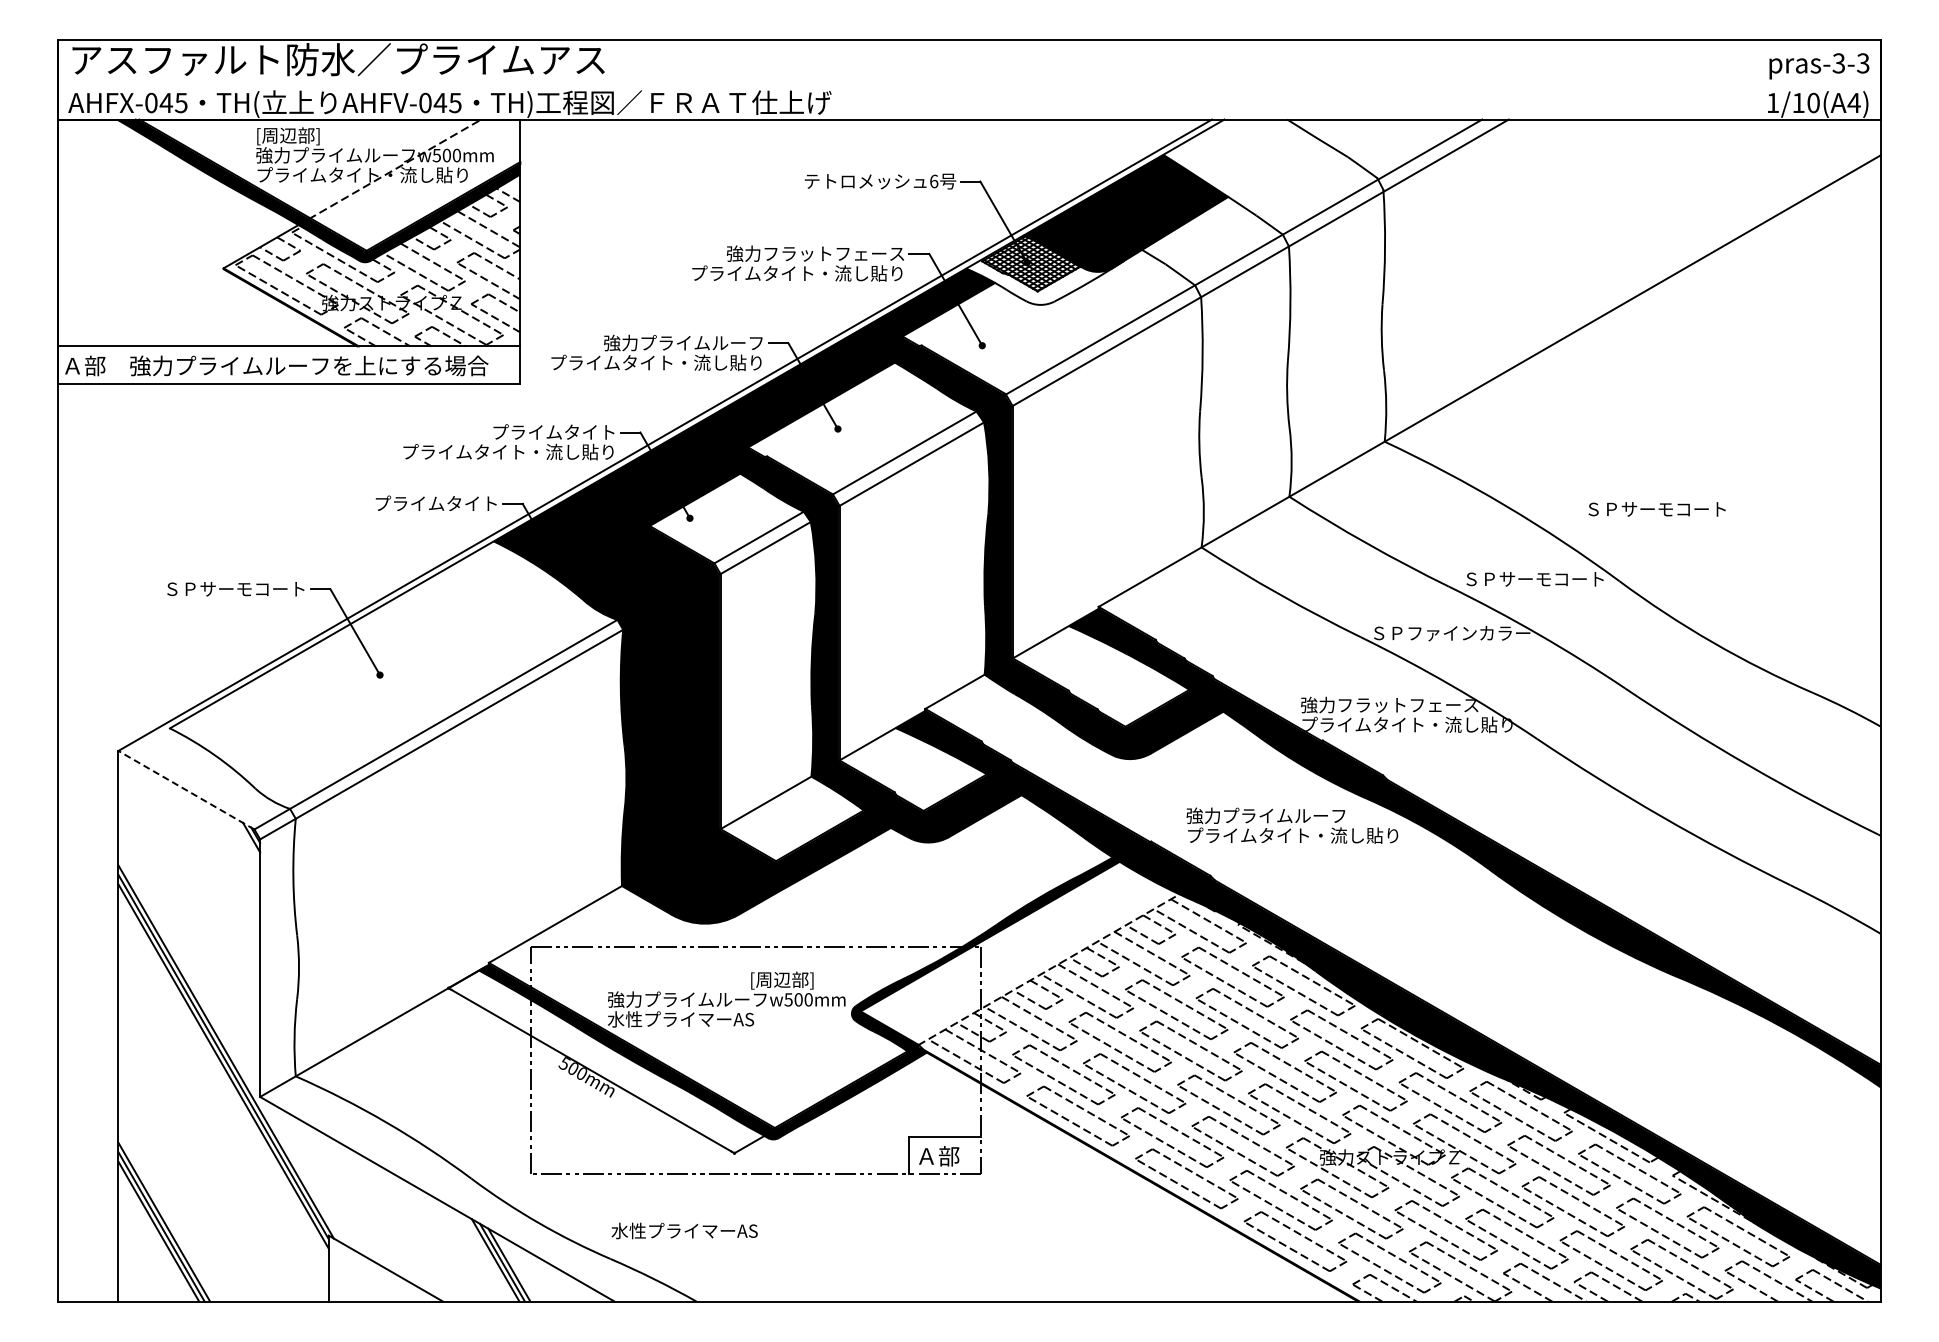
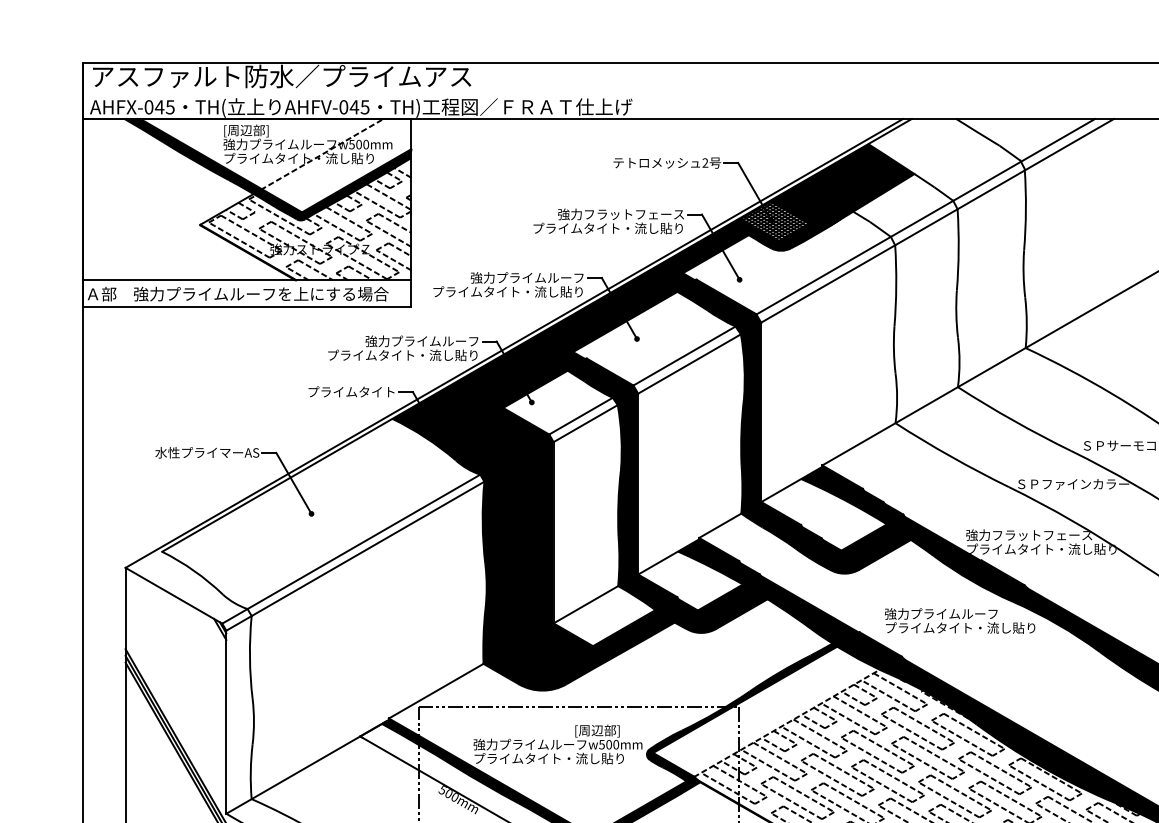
text: (934, 181) -> (705, 163), 6 -> 2
fill: (1045, 269) -> (784, 225), added
text: (535, 432) -> (422, 341), プライムタイト -> 強力プライムルーフ
text: (233, 588) -> (207, 452), ＳＰサーモコート -> 水性プライマーAS
line: (186, 790) -> (173, 595), dashed -> solid
text: (713, 1019) -> (548, 758), 水性プライマーAS -> プライムタイト・流し貼り

